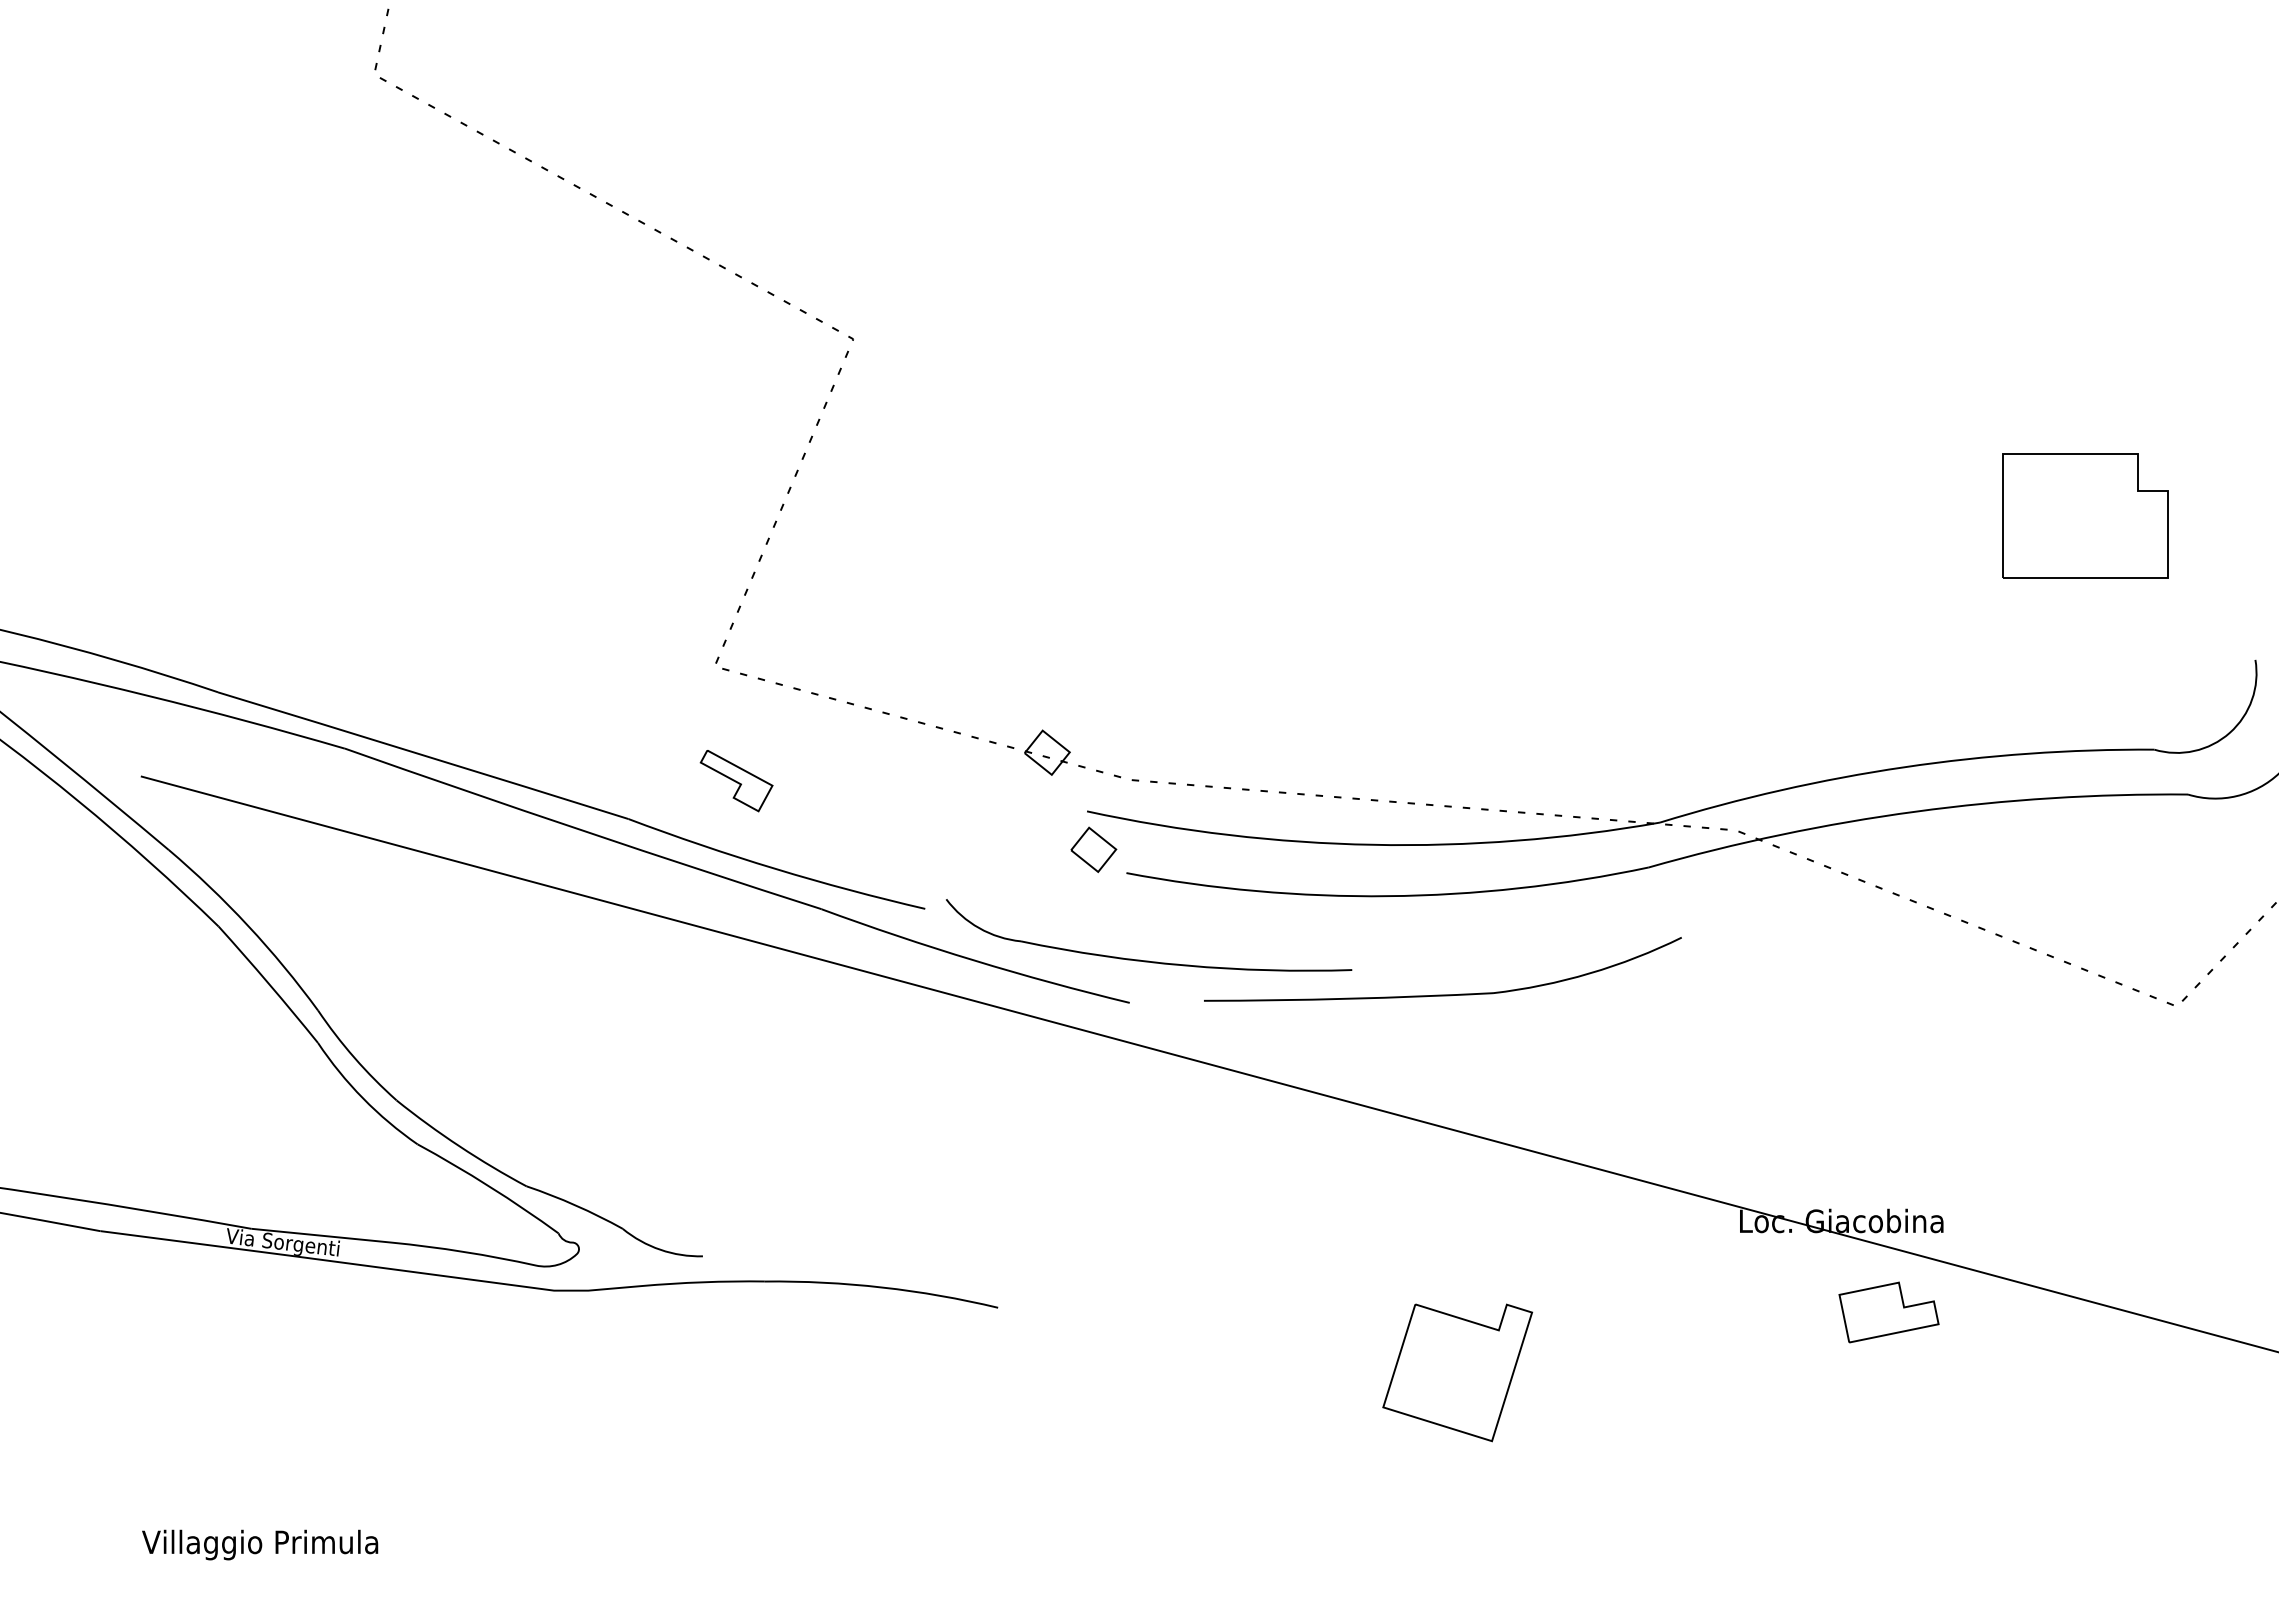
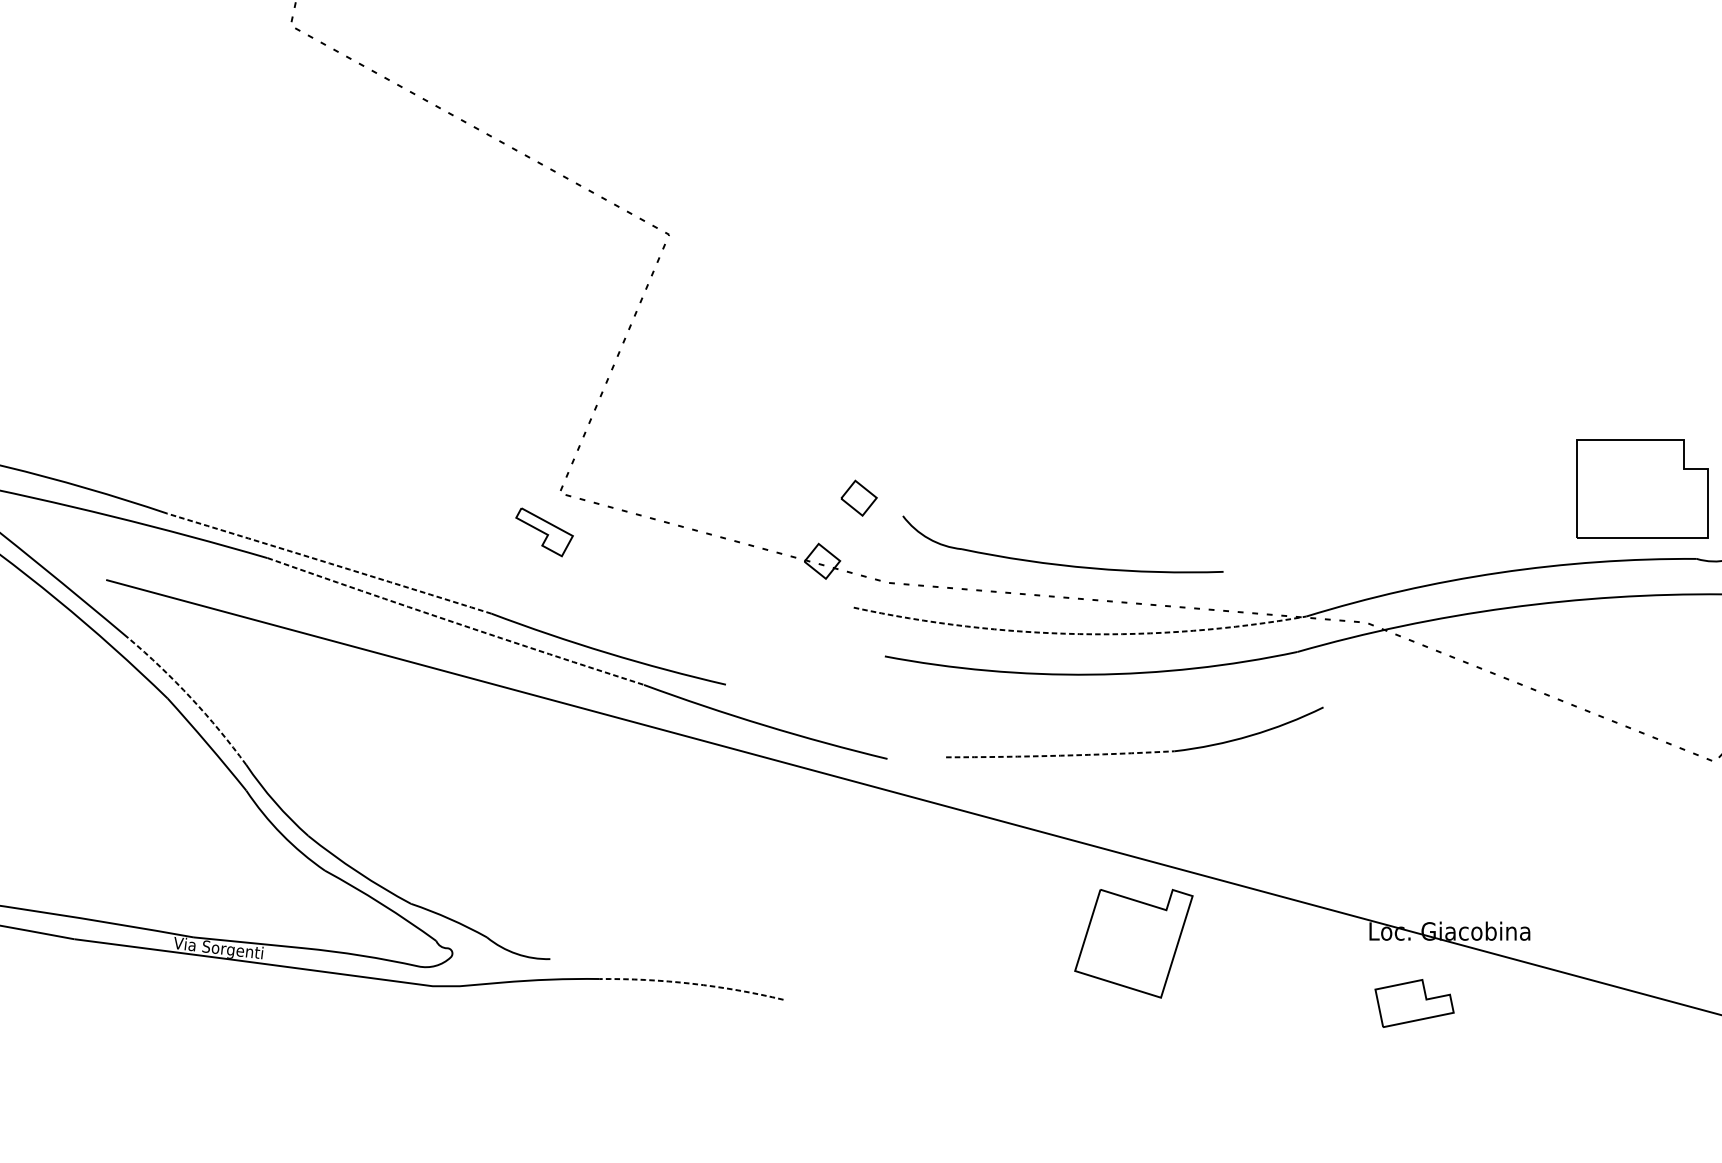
part: (2085, 515) -> (1642, 488), moved
arc: (423, 755) -> (329, 563), solid -> dashed
part: (736, 781) -> (544, 532), moved
arc: (582, 830) -> (455, 622), solid -> dashed
arc: (1372, 844) -> (1079, 633), solid -> dashed
part: (1093, 849) -> (858, 497), moved
arc: (248, 925) -> (191, 697), solid -> dashed
part: (1149, 960) -> (1063, 564), moved
arc: (1348, 998) -> (1060, 755), solid -> dashed
arc: (882, 1287) -> (692, 983), solid -> dashed
part: (1888, 1312) -> (1414, 1003), moved
part: (1457, 1372) -> (1133, 943), moved

